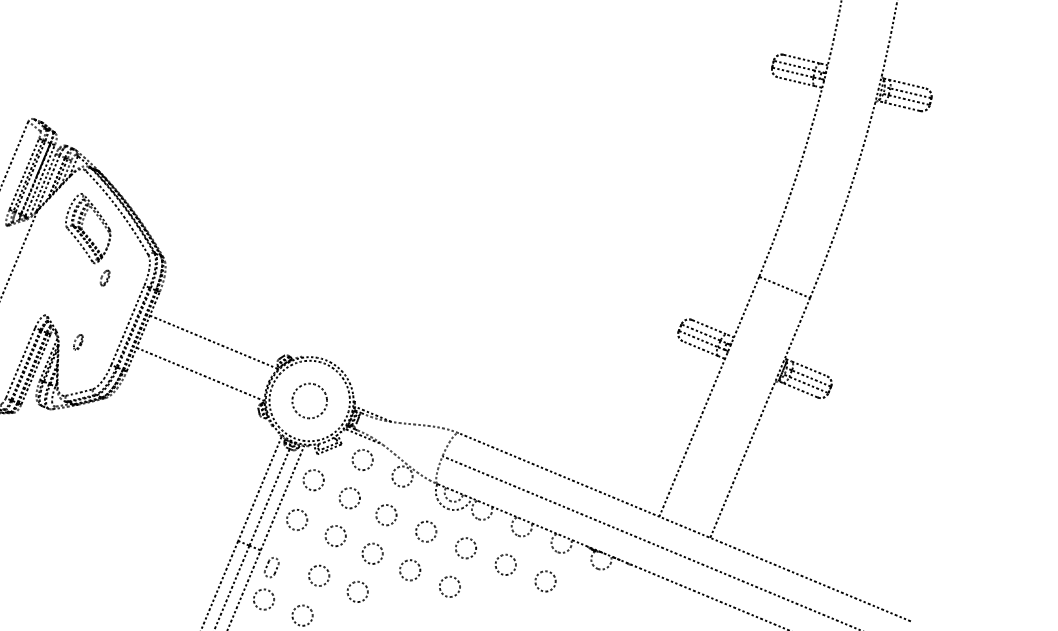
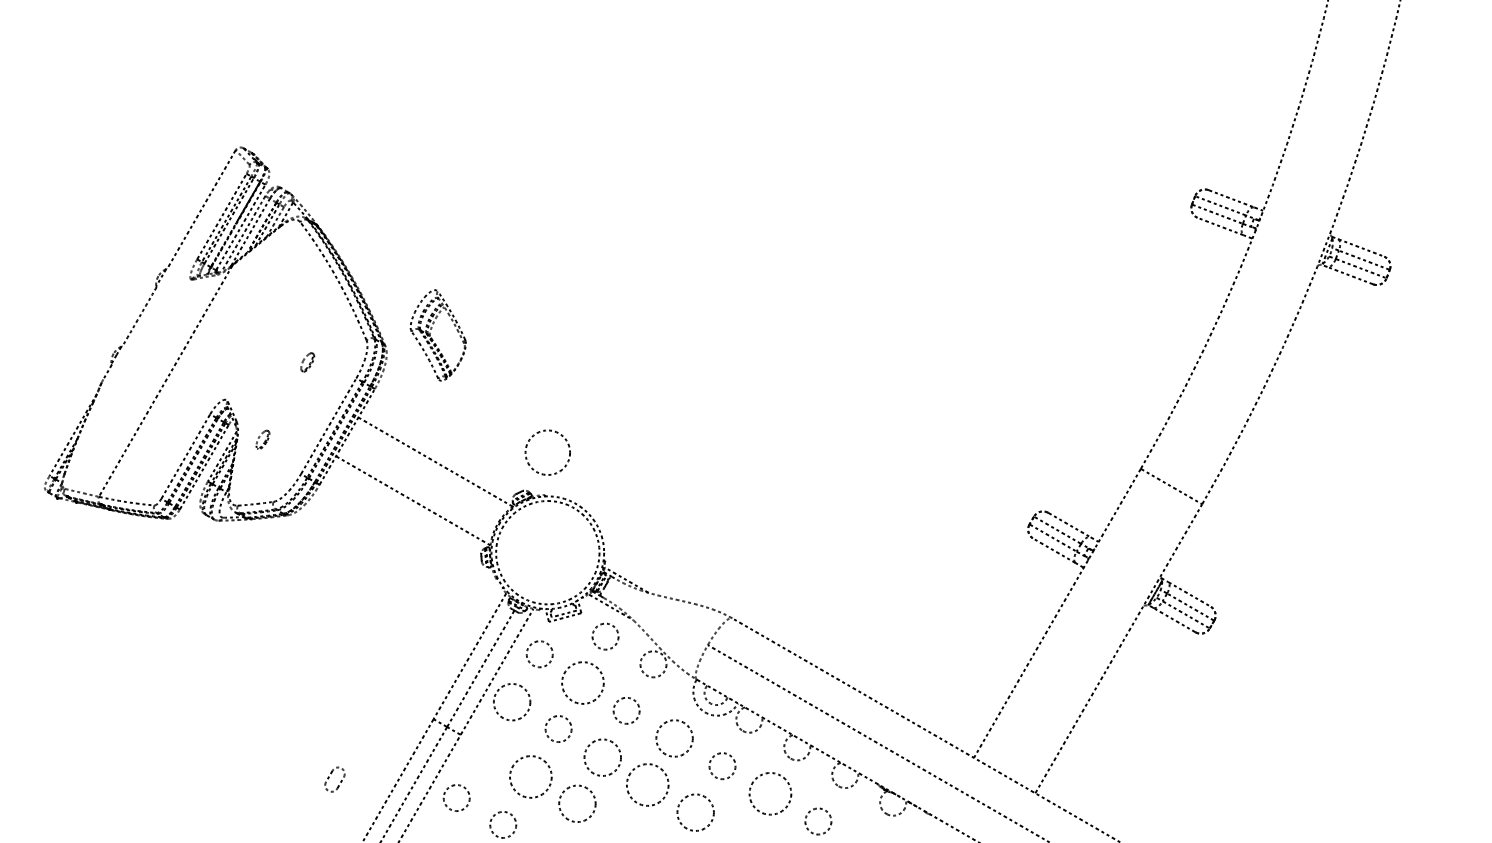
part: (87, 228) -> (437, 335), moved
circle: (309, 400) -> (547, 452), moved
circle: (349, 498) -> (582, 683), size x1.6
circle: (297, 520) -> (512, 702), size x1.4
circle: (426, 531) -> (674, 738), size x1.4
circle: (372, 553) -> (602, 757), size x1.4
circle: (505, 564) -> (770, 793), size x1.6
part: (271, 567) -> (334, 779), moved
circle: (409, 569) -> (647, 784), size x1.6
circle: (318, 575) -> (530, 776), size x1.6
circle: (449, 586) -> (695, 812), size x1.4
circle: (357, 591) -> (577, 803), size x1.4

